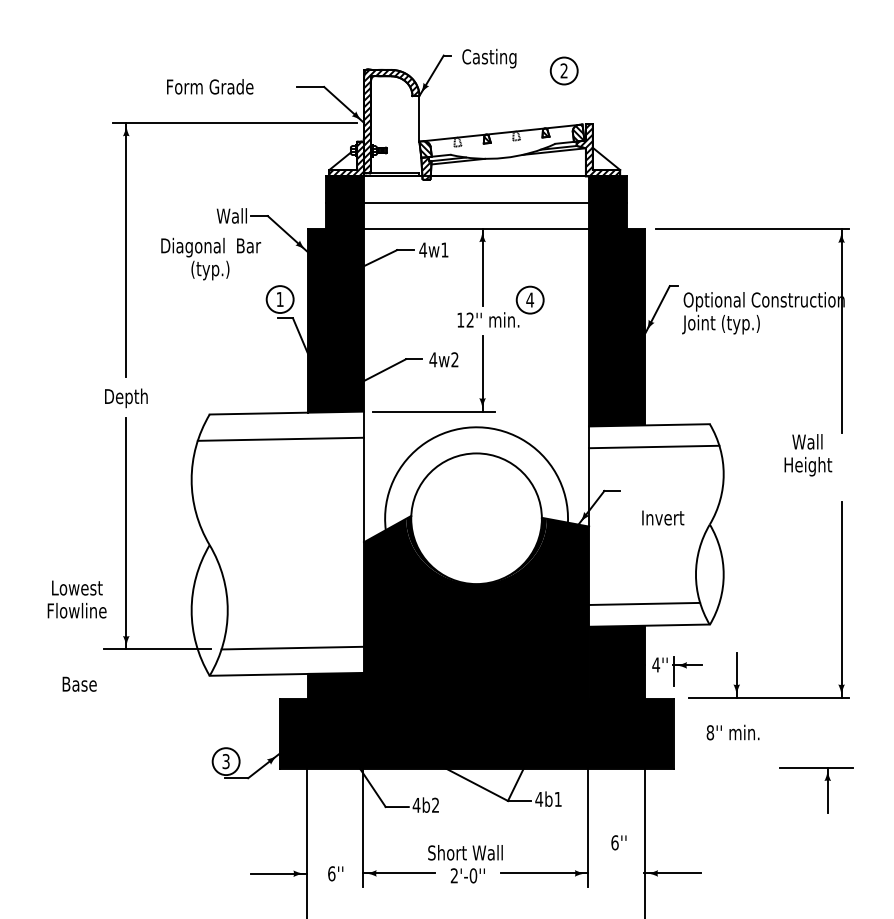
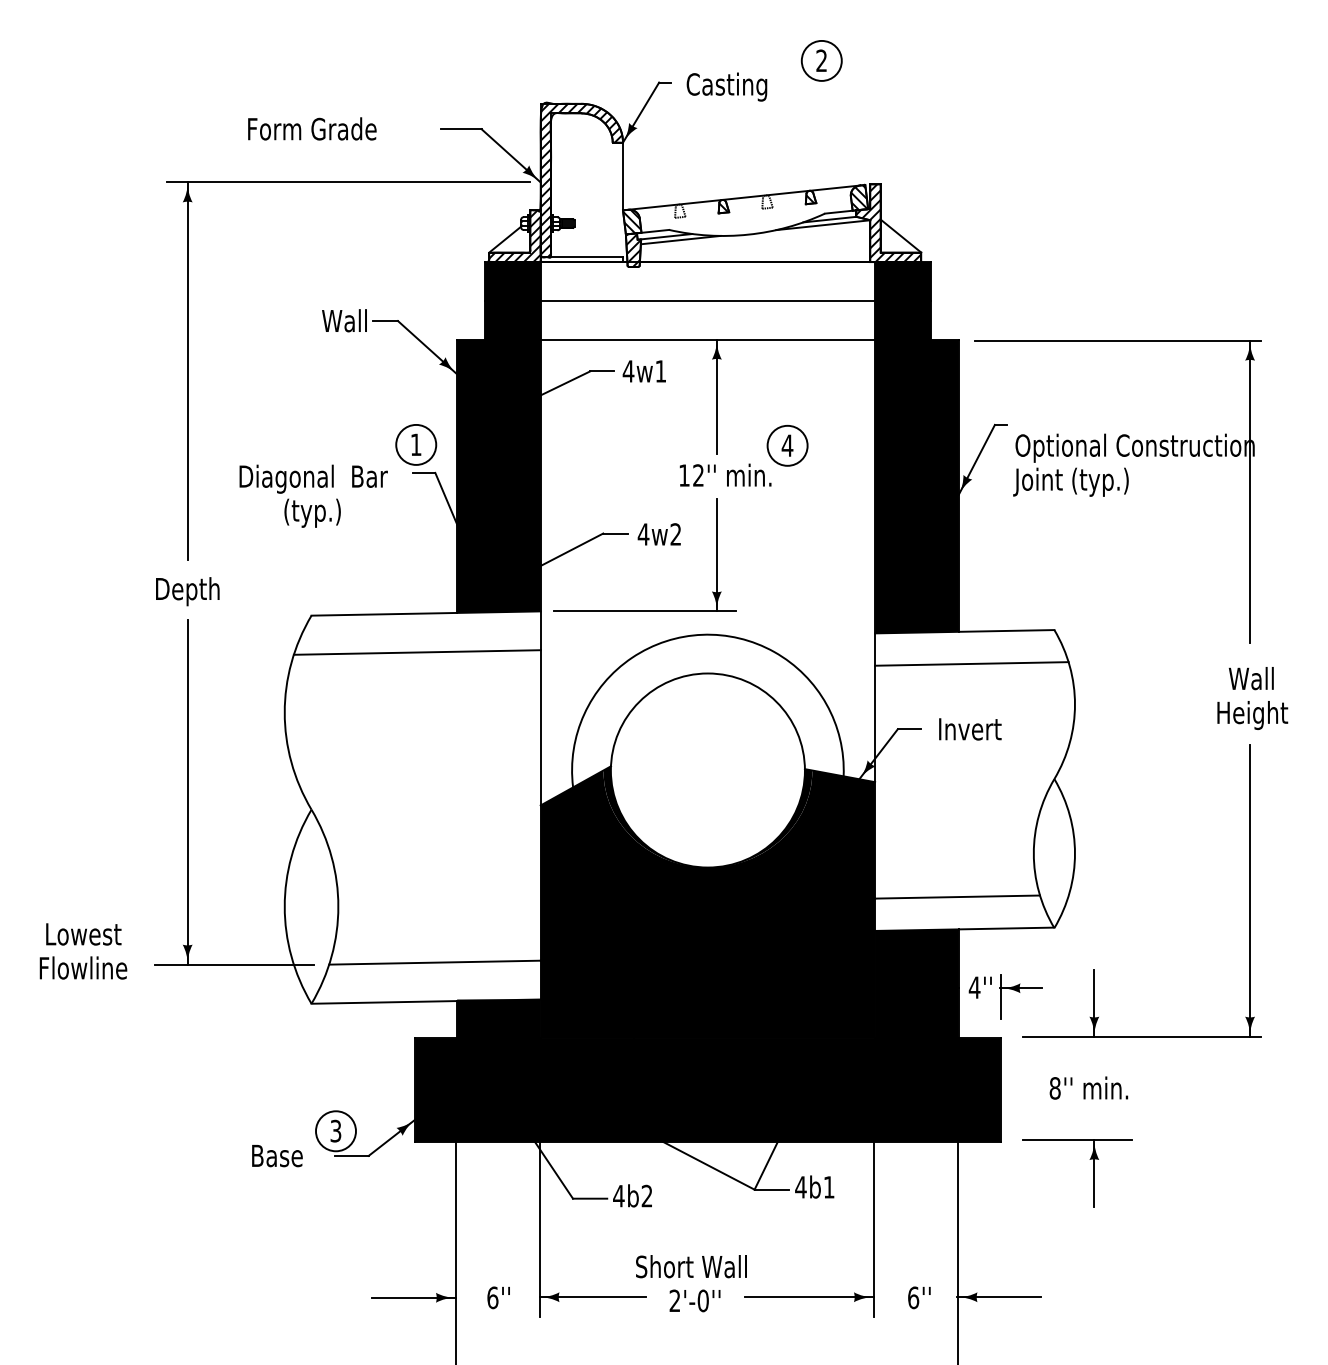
part: (563, 70) -> (820, 60), moved
text: (211, 258) -> (314, 495), moved
text: (808, 455) -> (1252, 698), moved
text: (663, 517) -> (970, 728), moved
text: (76, 599) -> (82, 951), moved
text: (79, 683) -> (277, 1154), moved
part: (827, 790) -> (1093, 1174), moved
text: (618, 842) -> (918, 1297), moved

